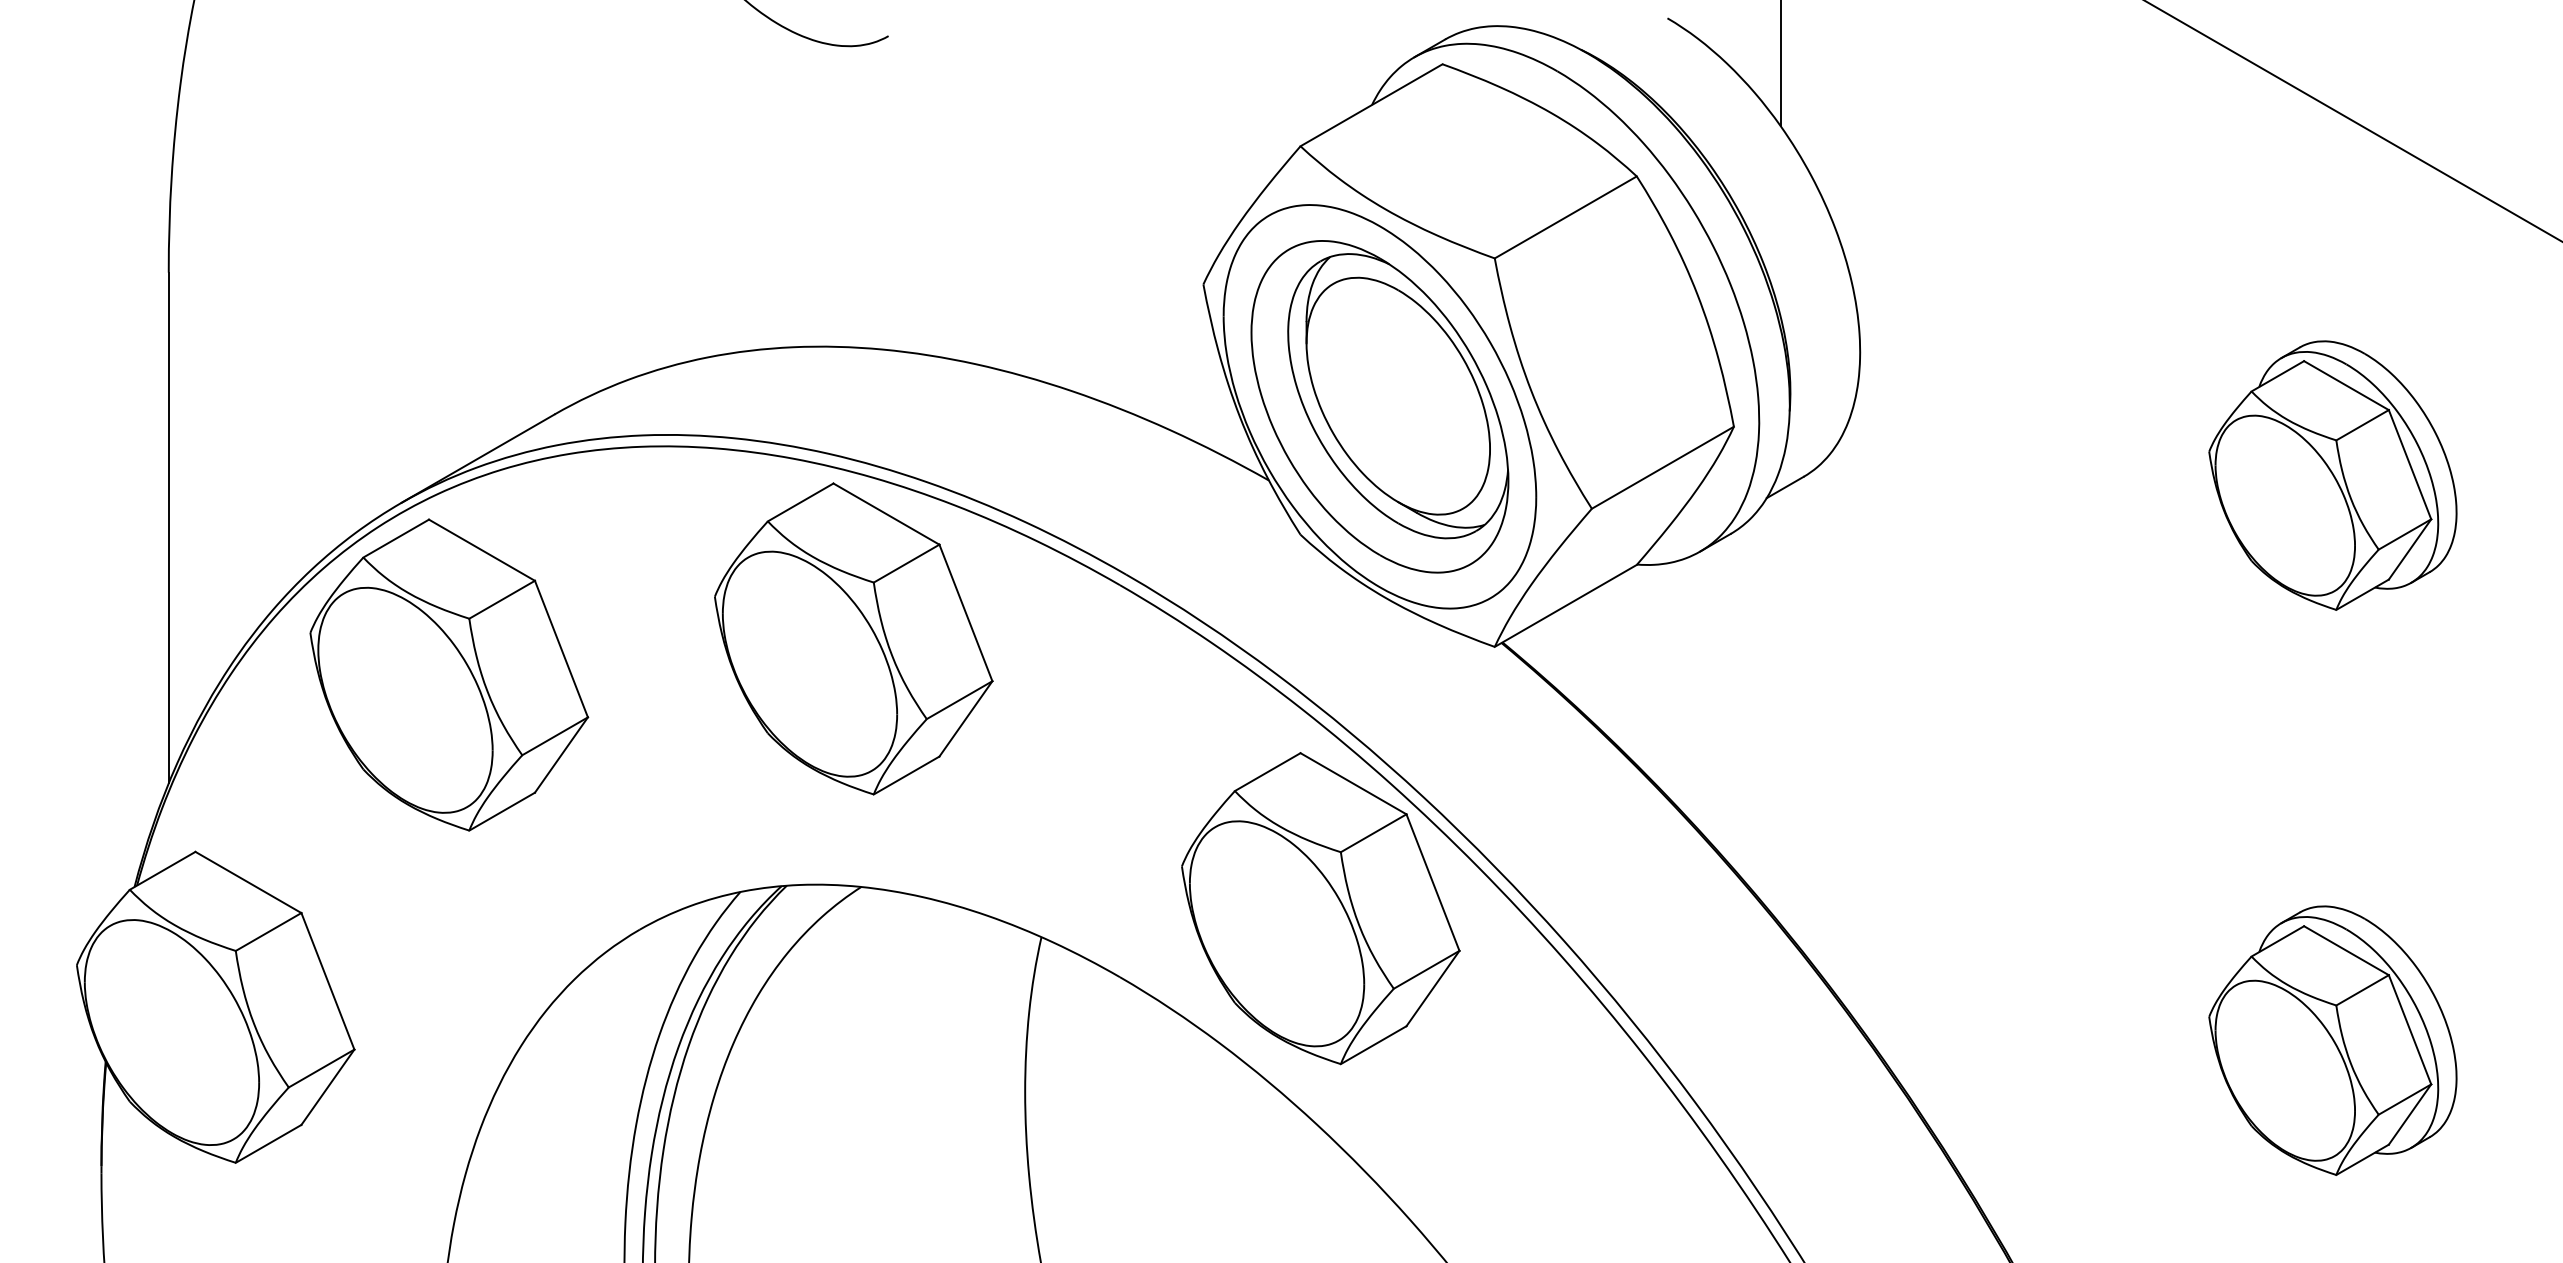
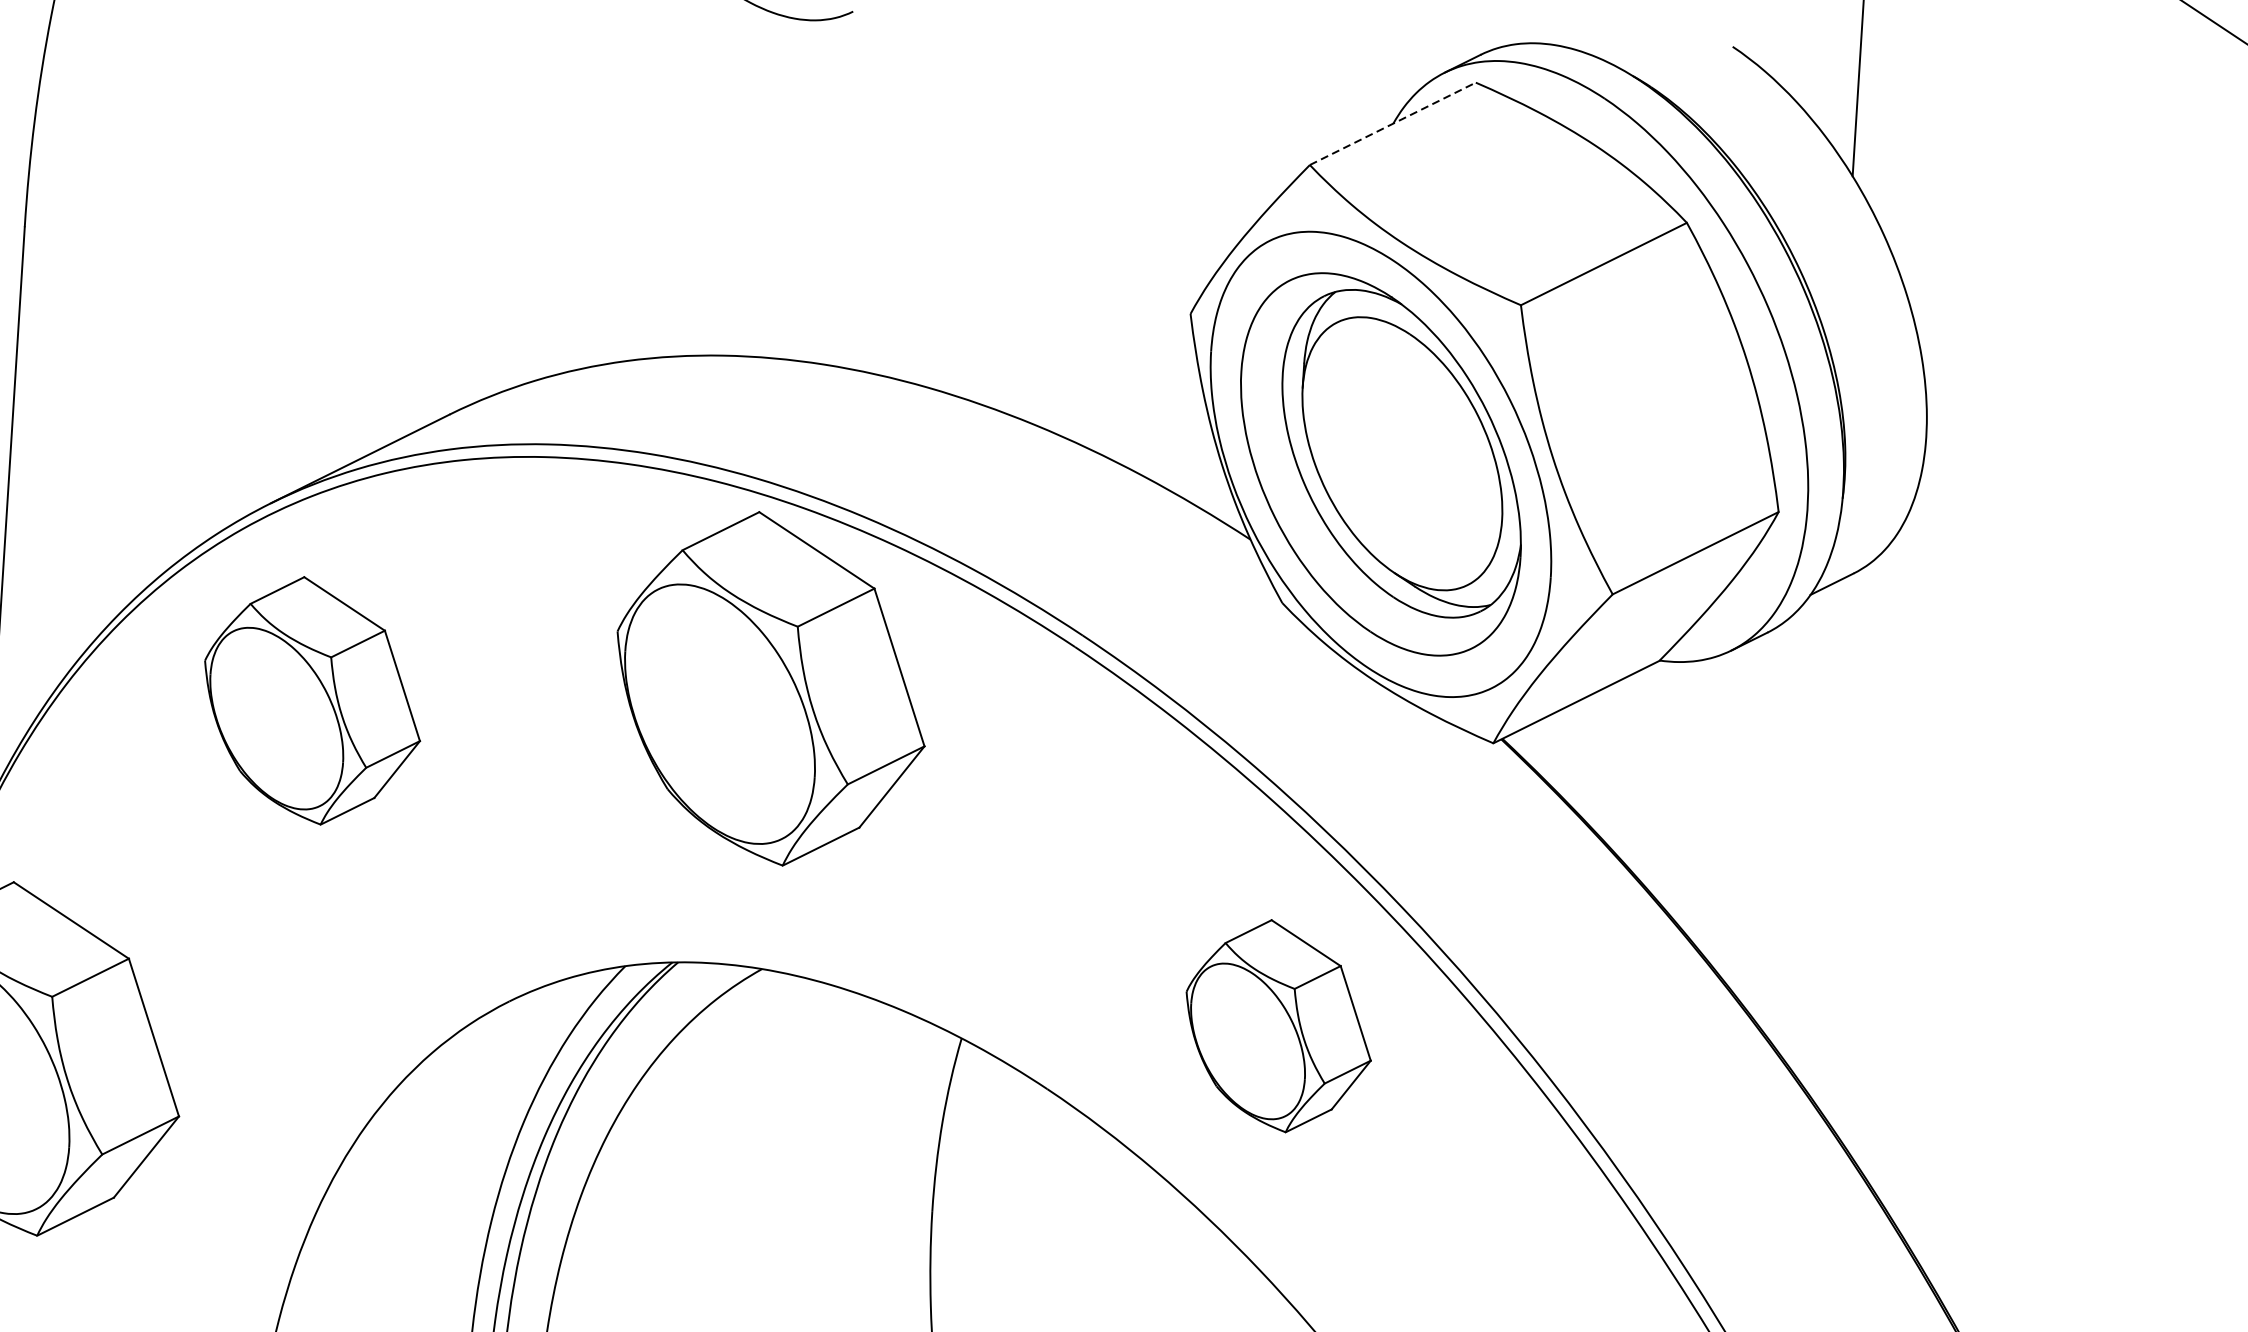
line: (1371, 105) -> (1392, 124), solid -> dashed
part: (449, 674) -> (312, 700), size x0.7
part: (1320, 908) -> (1278, 1025), size x0.6

